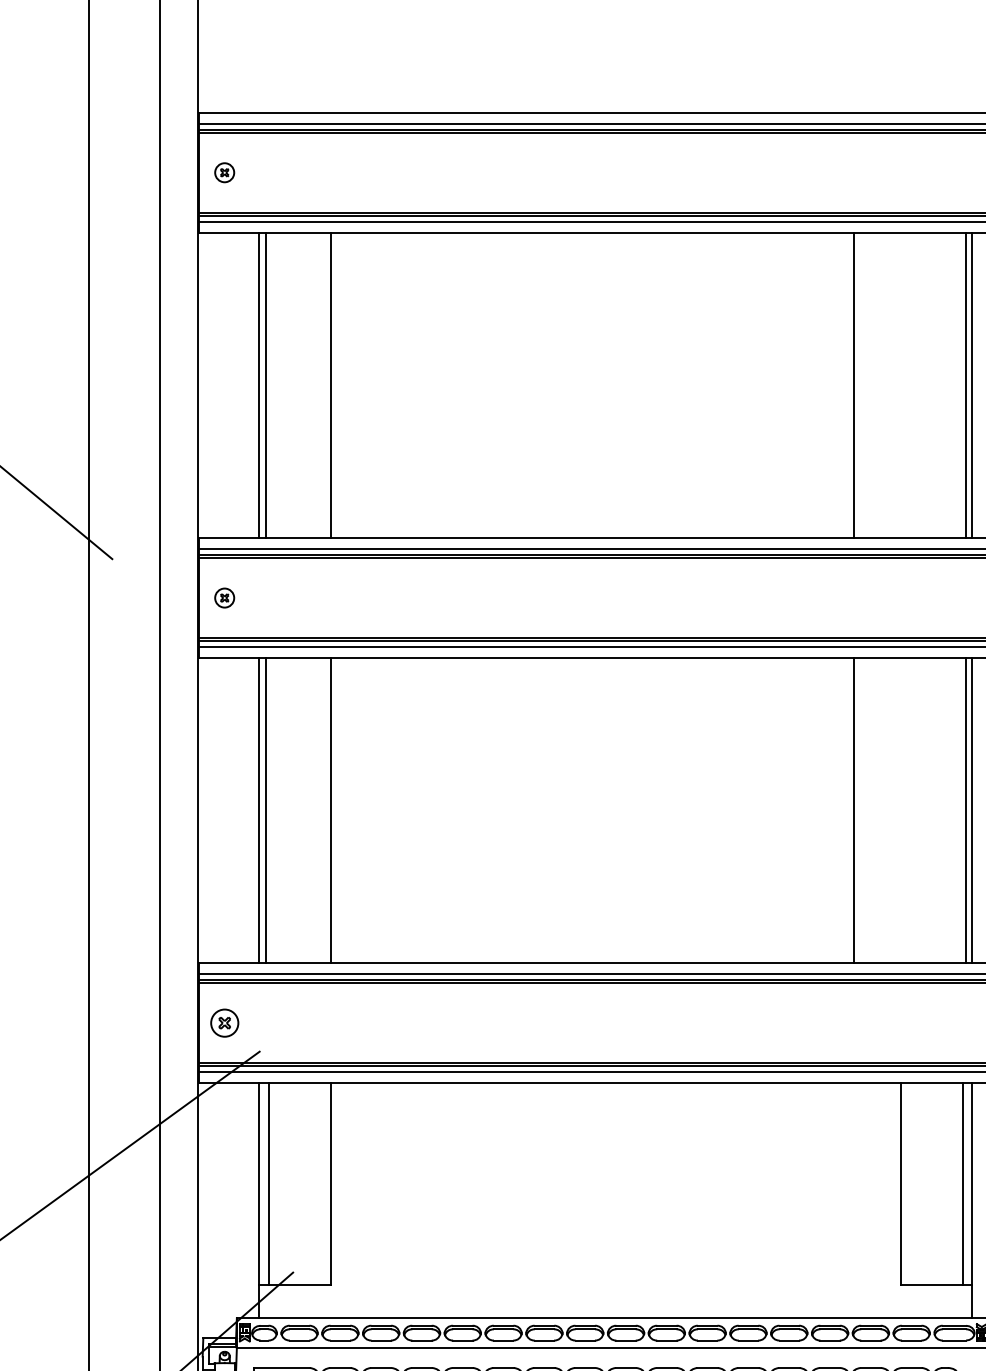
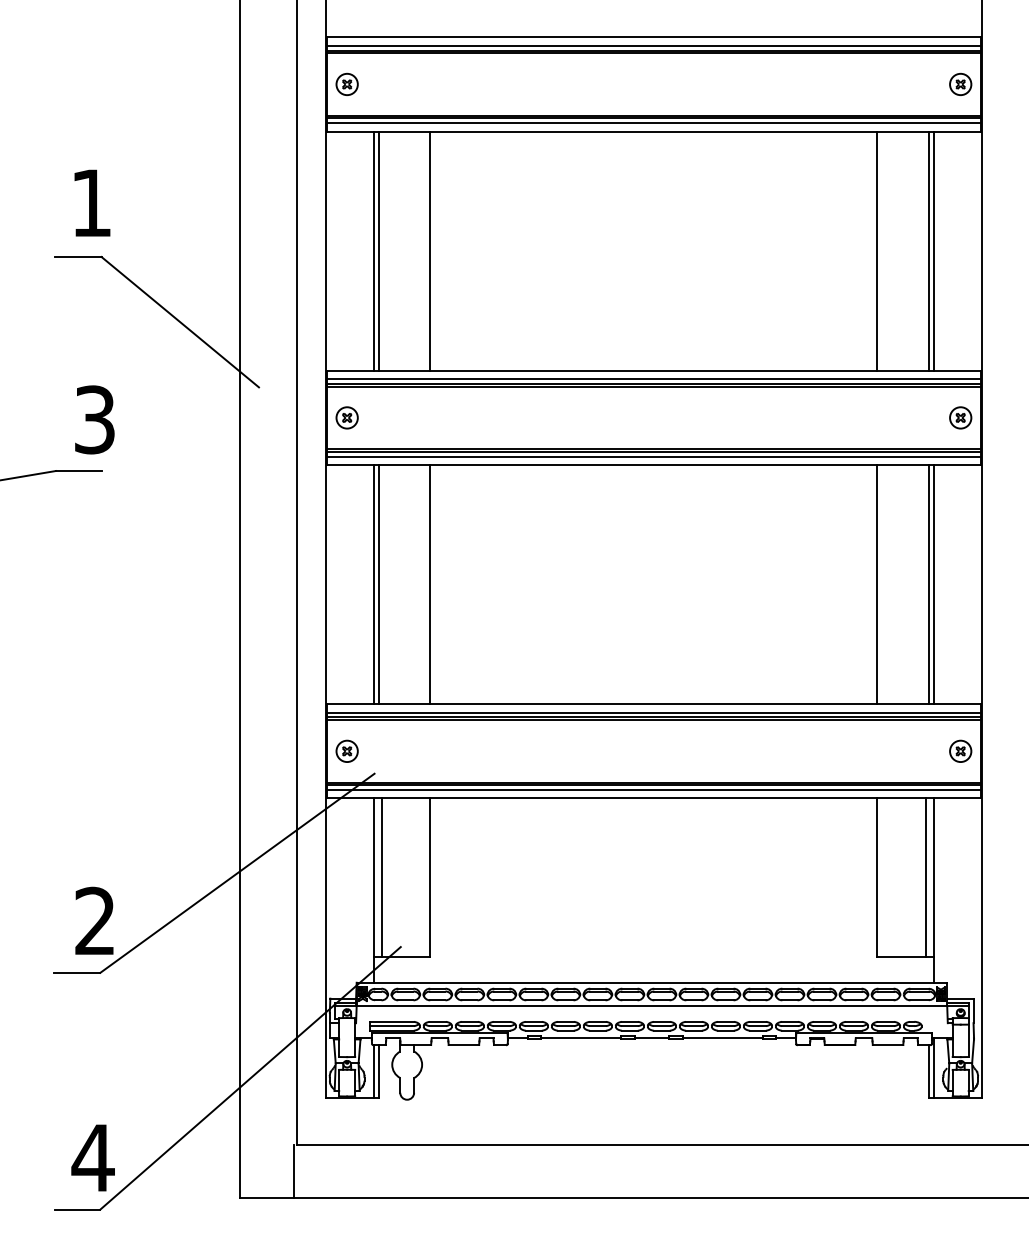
part: (223, 171) -> (346, 83), size x1.43
line: (853, 384) -> (877, 250), moved
part: (223, 597) -> (346, 417), size x1.43
line: (853, 810) -> (877, 584), moved

